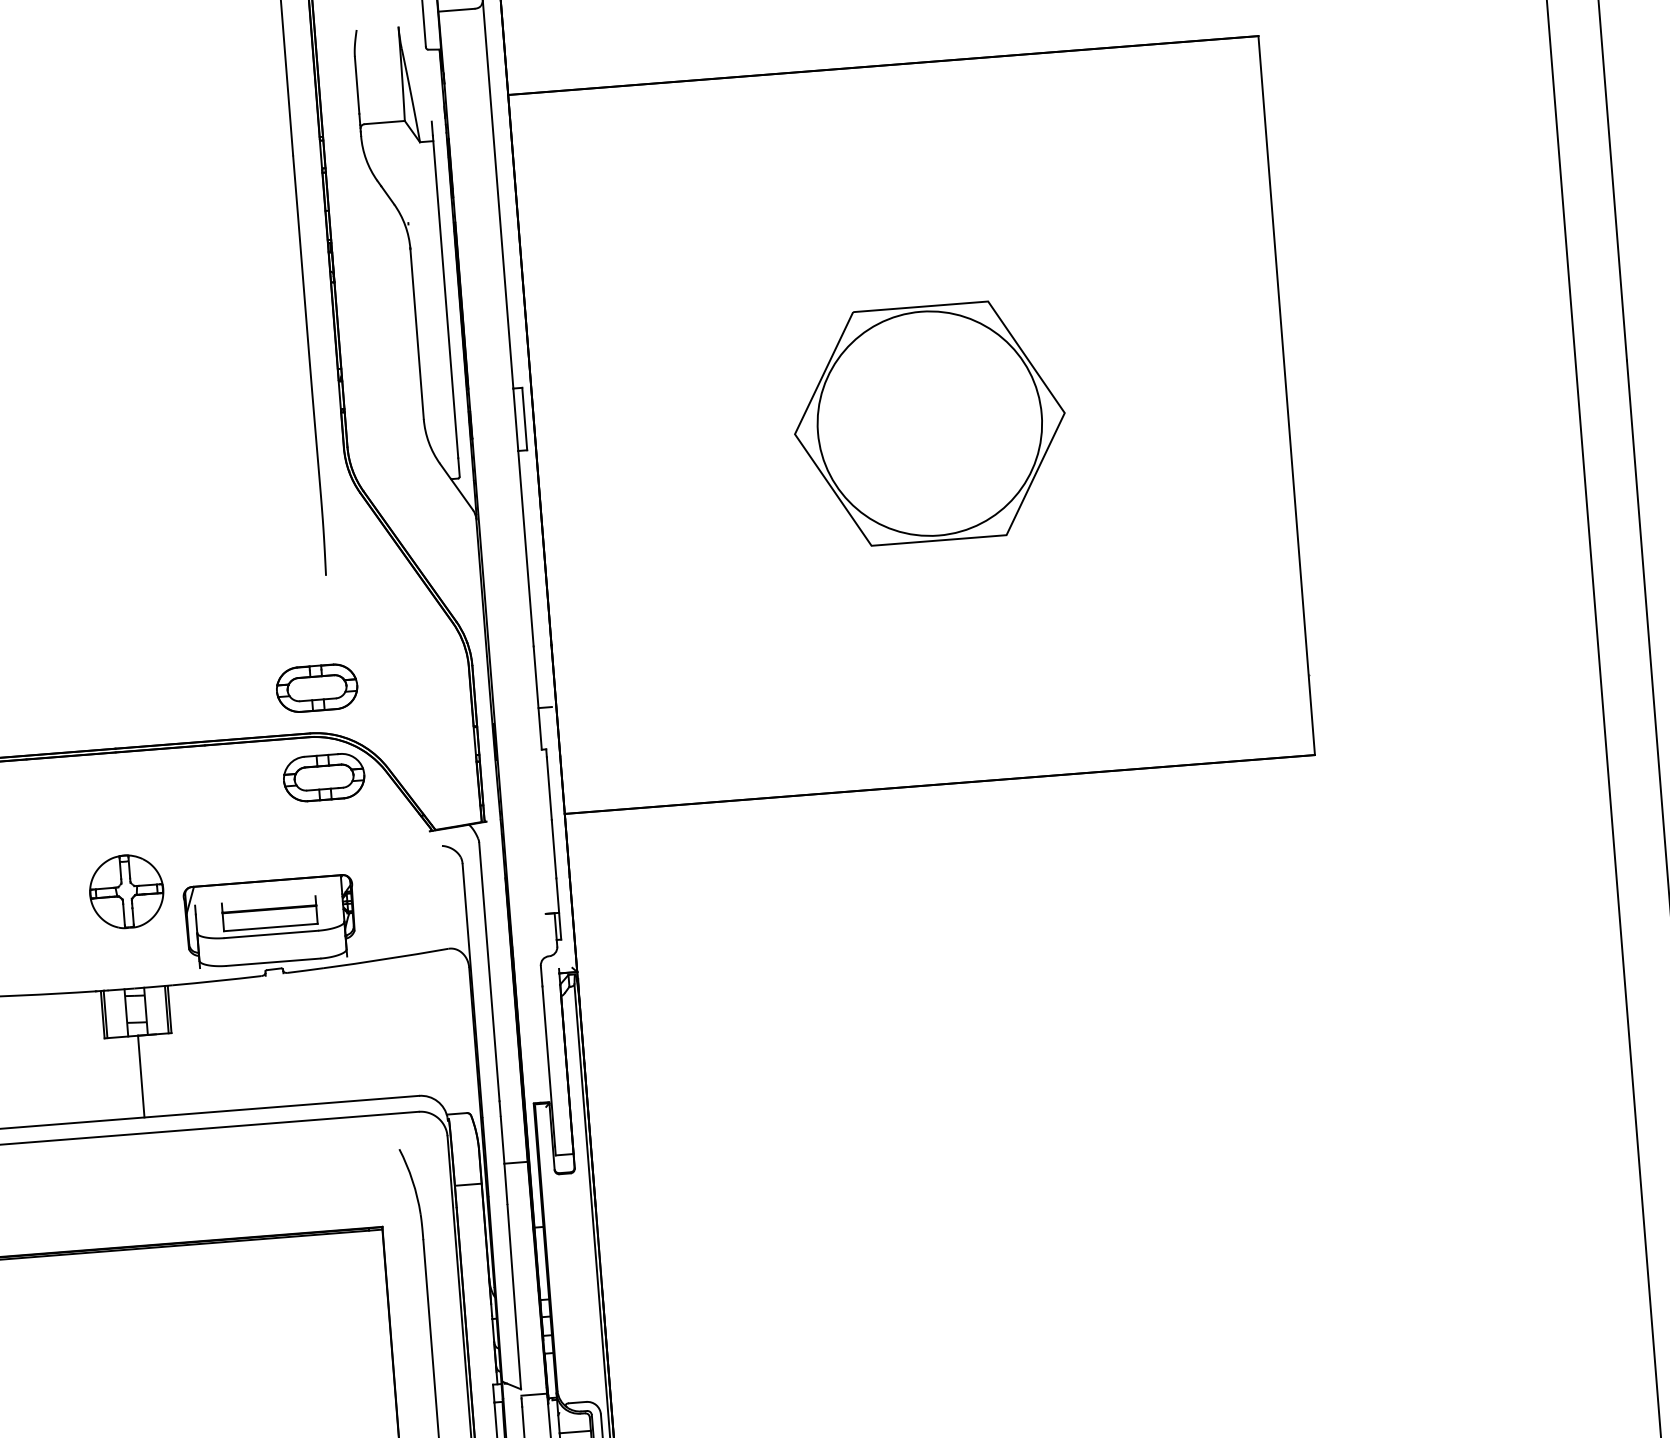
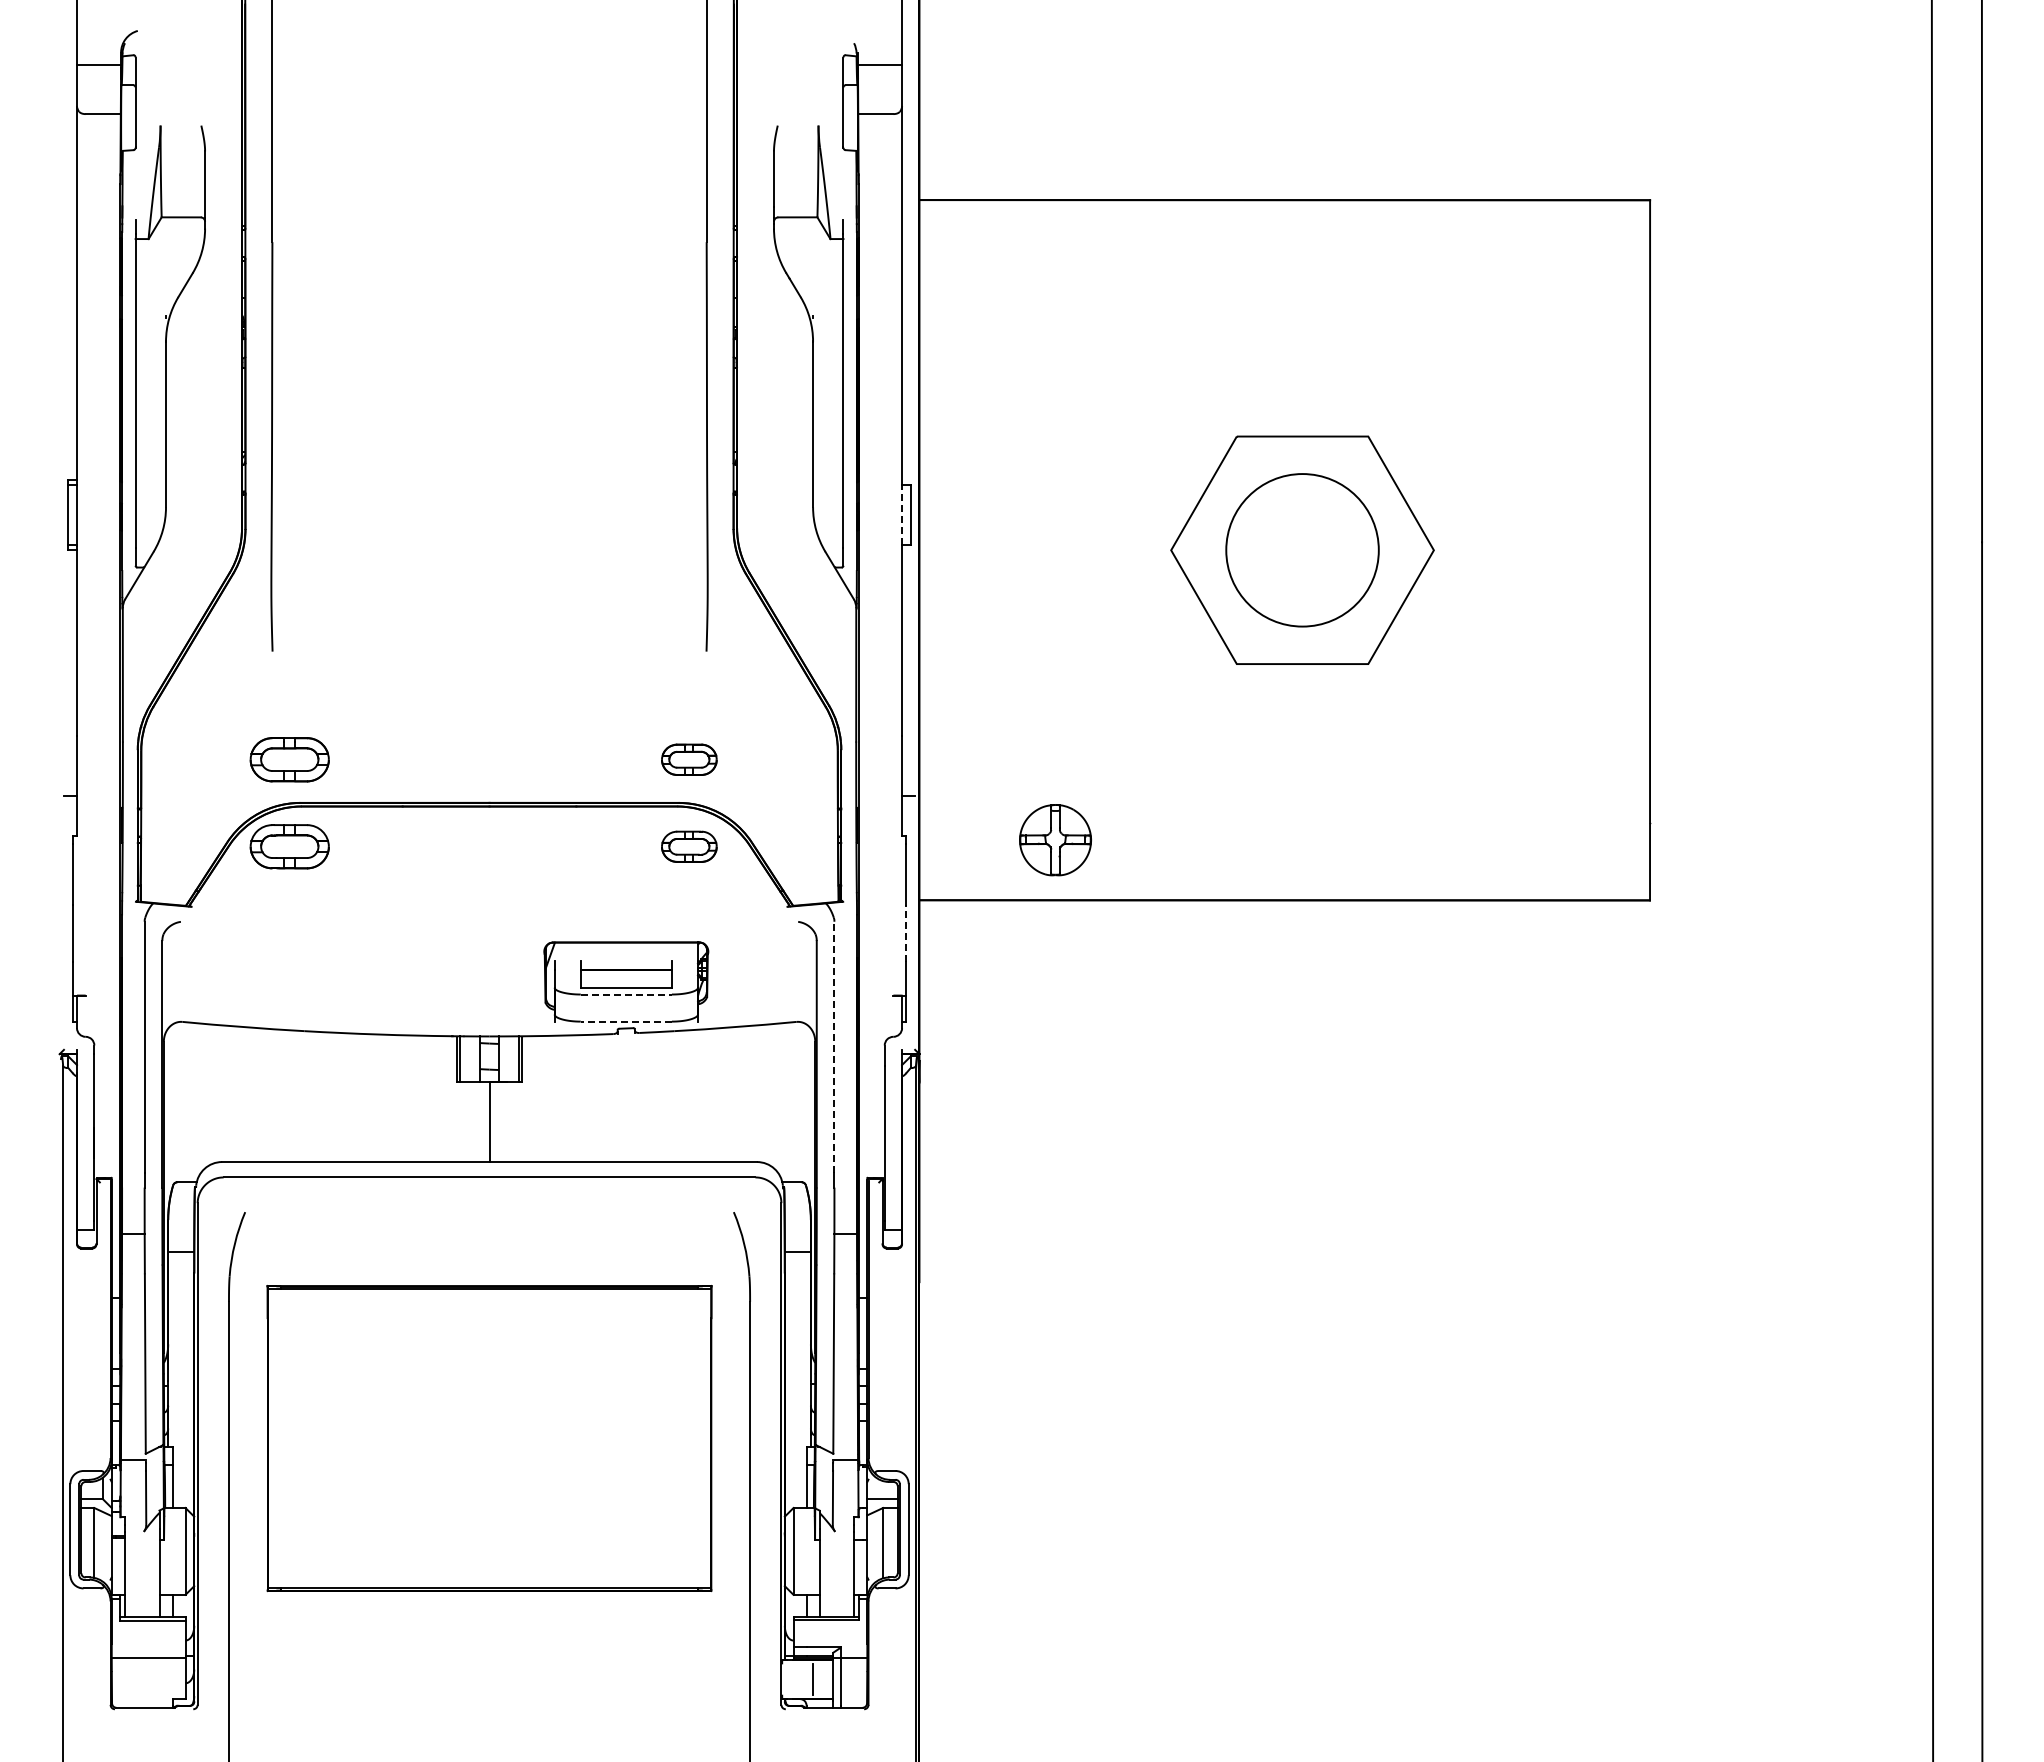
line: (516, 419) -> (902, 514), solid -> dashed
circle: (929, 423) -> (1302, 550), size x0.7
part: (317, 688) -> (689, 759), size x0.7
part: (324, 777) -> (689, 846), size x0.7
line: (554, 849) -> (906, 933), solid -> dashed
part: (126, 892) -> (1055, 840), moved
line: (271, 934) -> (626, 994), solid -> dashed
line: (273, 962) -> (626, 1021), solid -> dashed
line: (489, 972) -> (834, 1047), solid -> dashed

